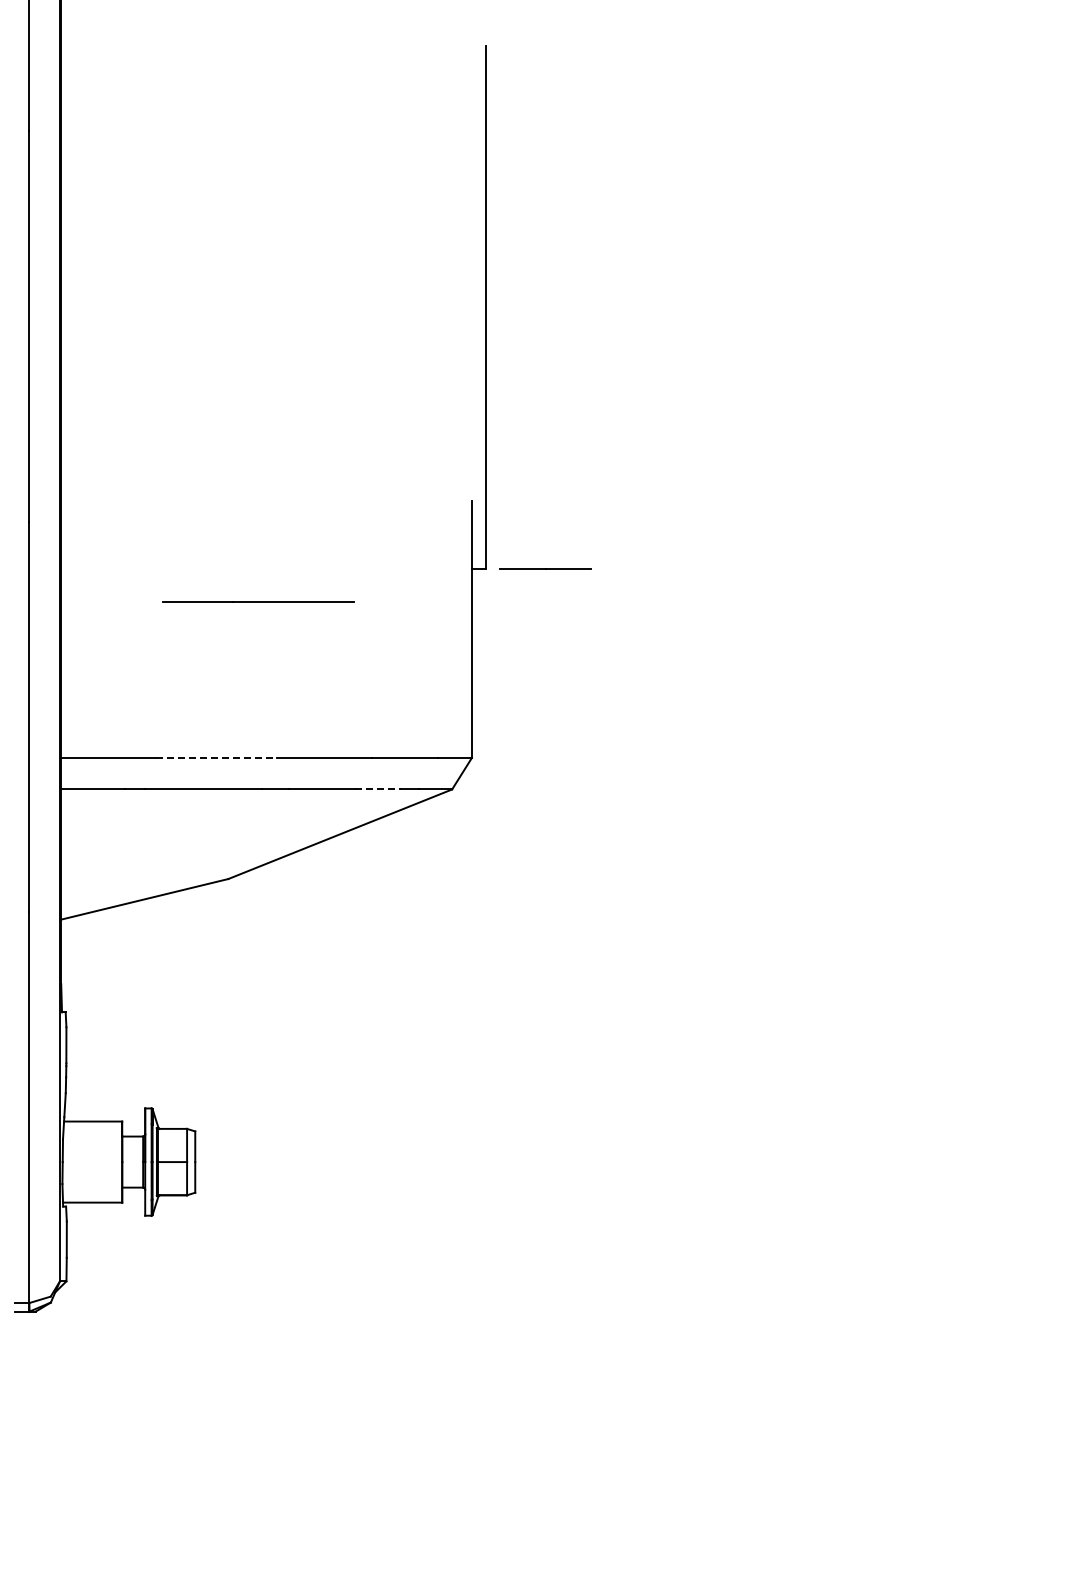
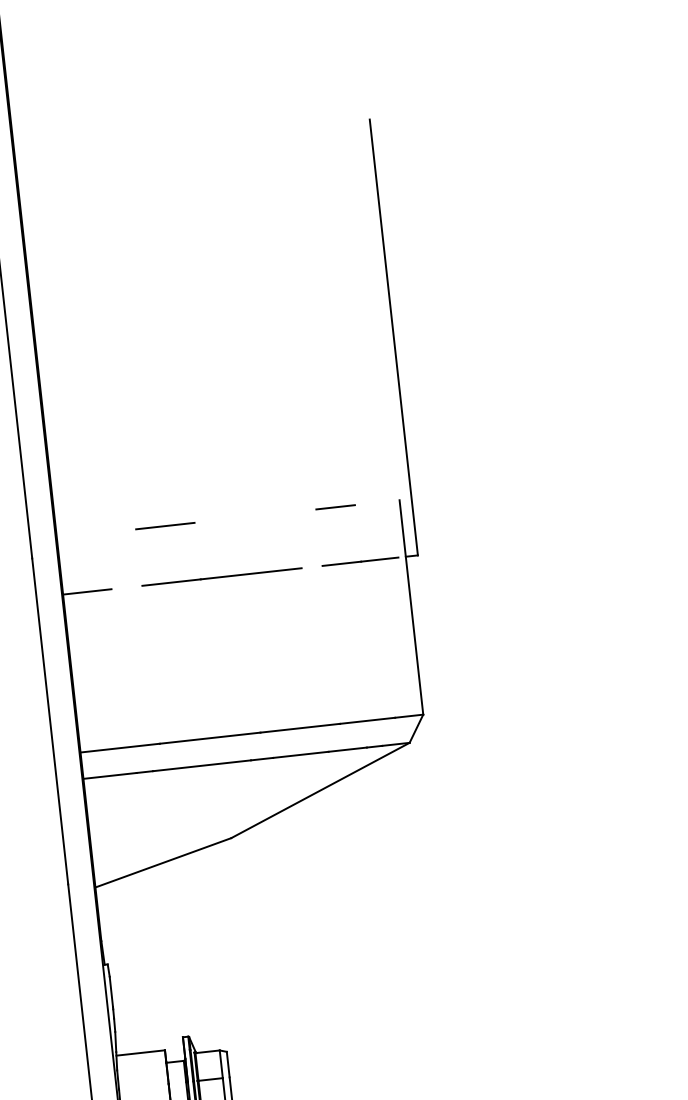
line: (191, 500) -> (165, 525), added
line: (395, 500) -> (335, 506), added
line: (90, 568) -> (87, 591), added
line: (545, 568) -> (360, 561), moved
line: (258, 601) -> (221, 576), moved
line: (217, 757) -> (210, 737), dashed -> solid
line: (377, 789) -> (347, 749), dashed -> solid

